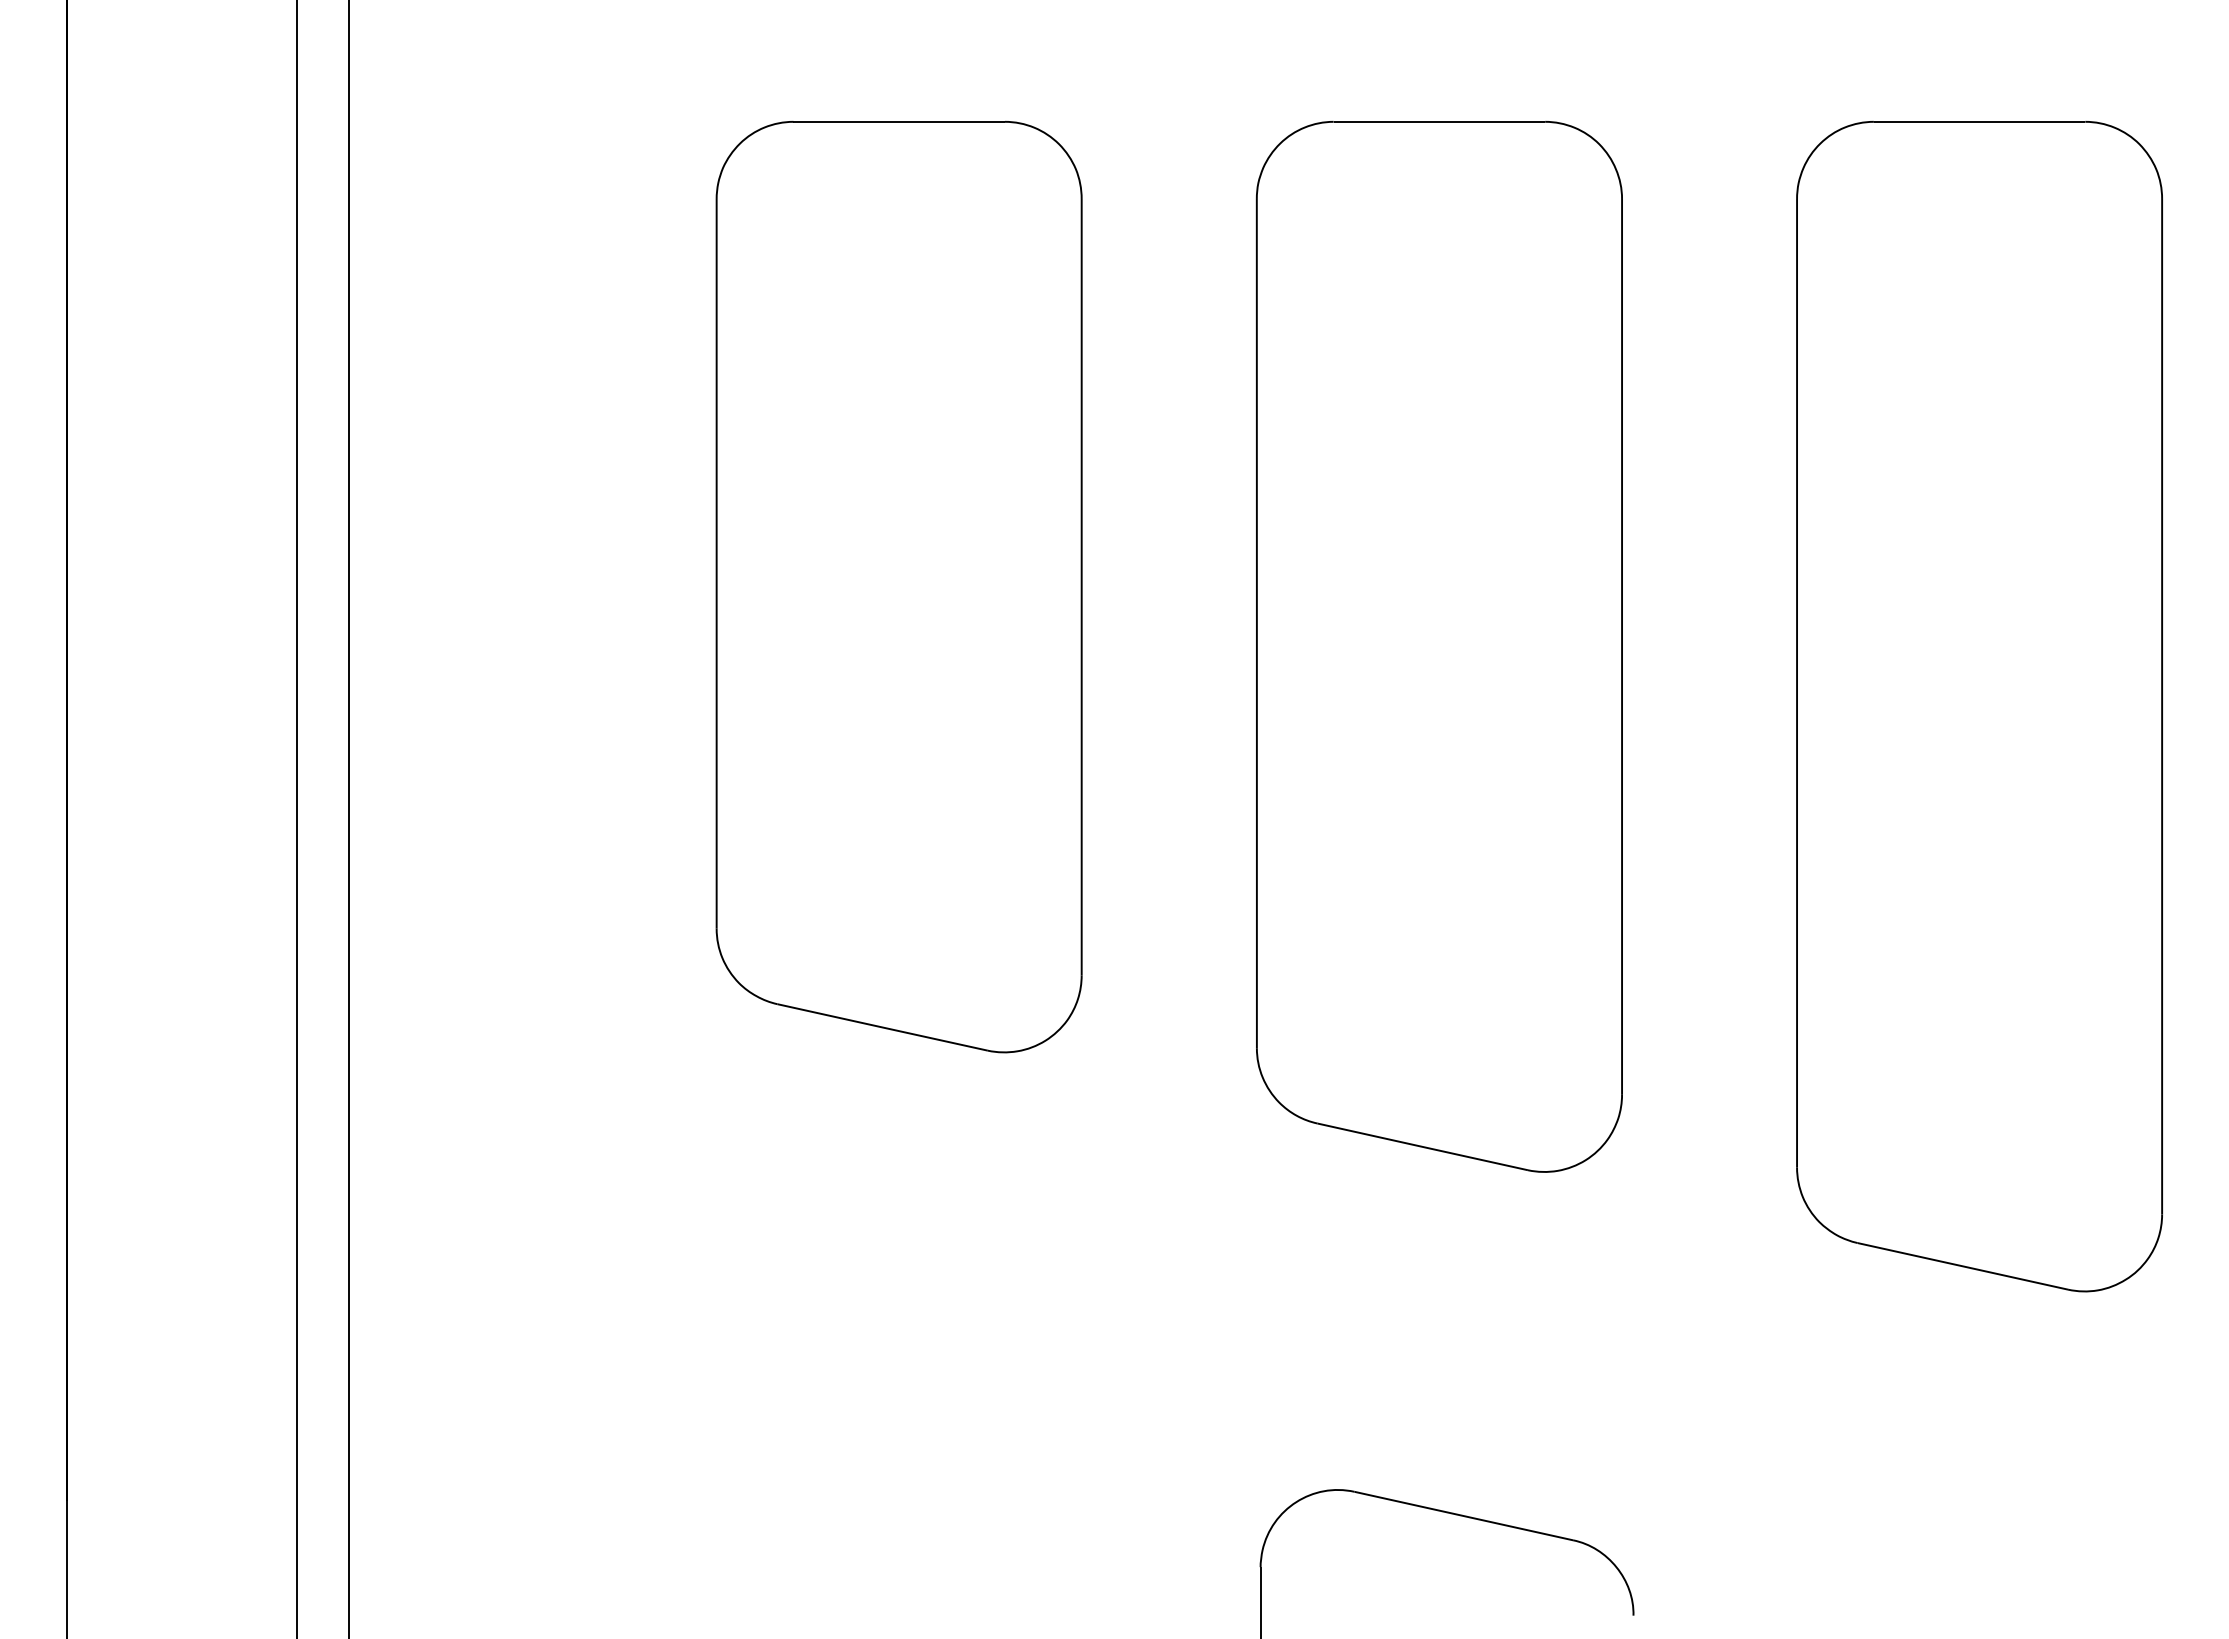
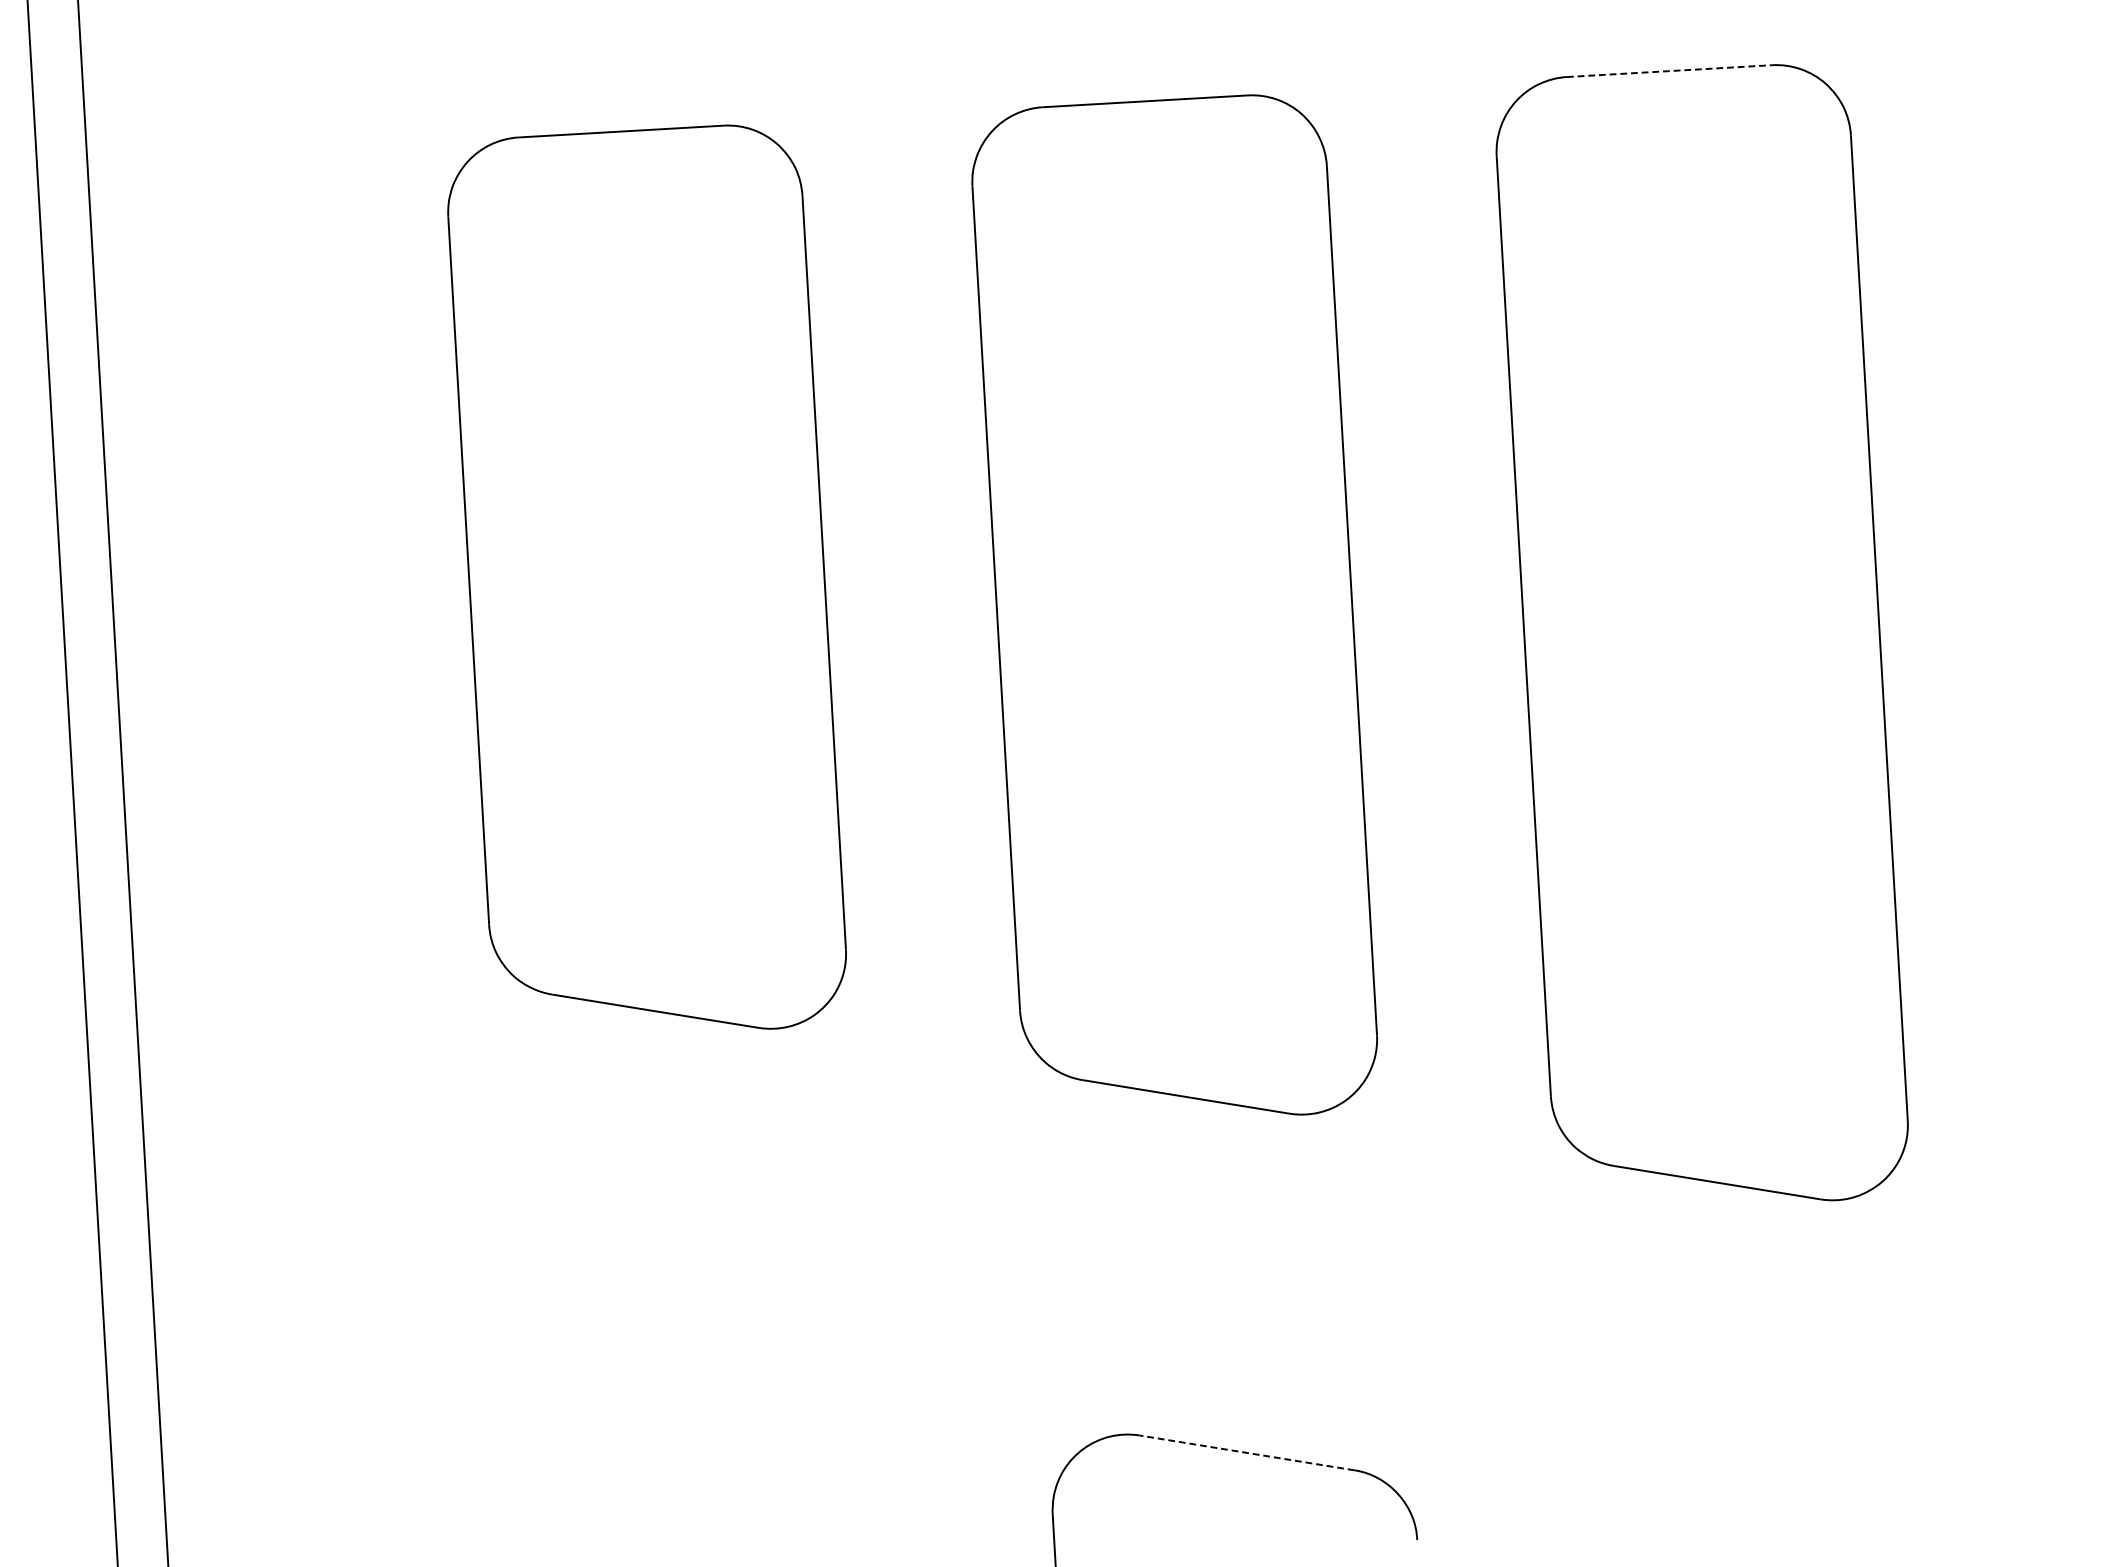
line: (1979, 121) -> (1669, 70), solid -> dashed
line: (1463, 1516) -> (1246, 1453), solid -> dashed

